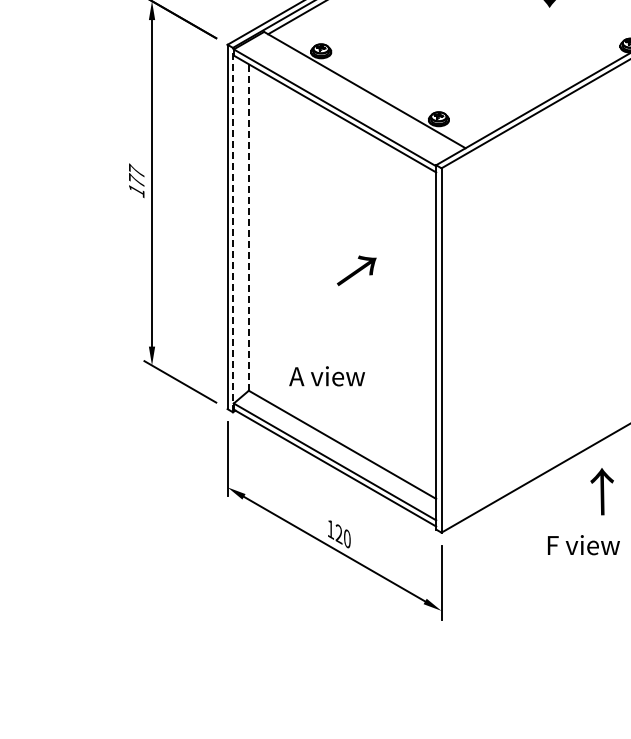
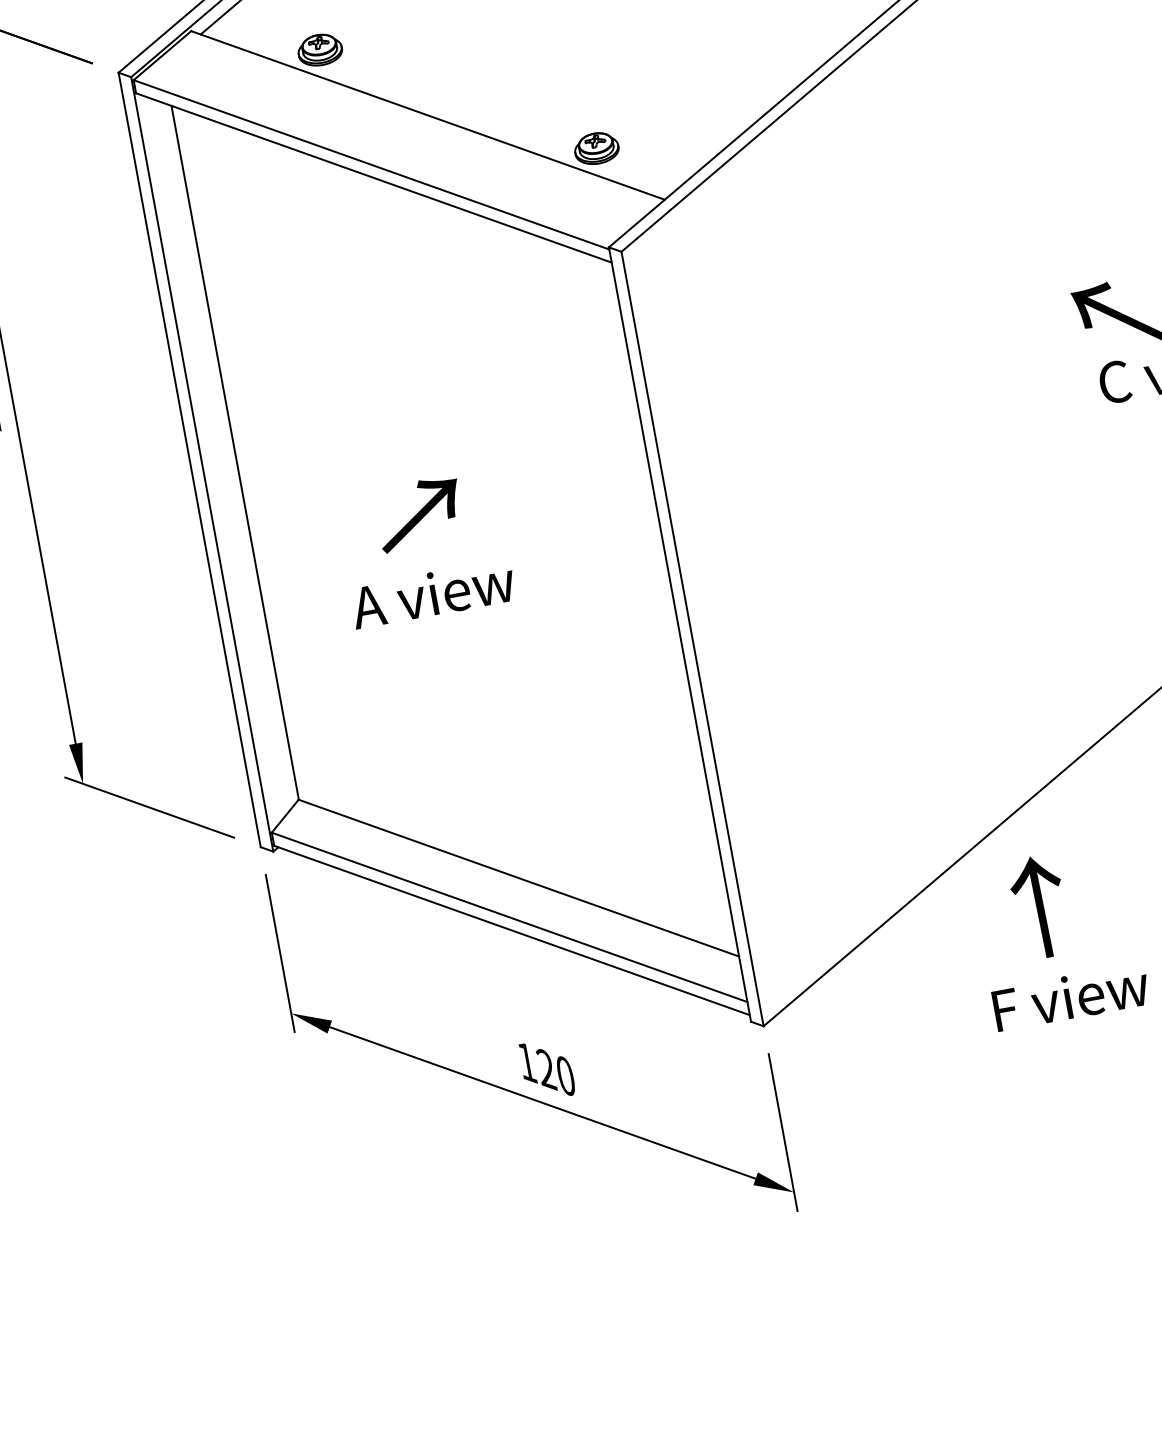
line: (248, 227) -> (234, 452), dashed -> solid
line: (232, 229) -> (201, 463), dashed -> solid
text: (356, 270) -> (418, 513), moved
text: (326, 376) -> (431, 594), moved
text: (601, 491) -> (1038, 907), moved

